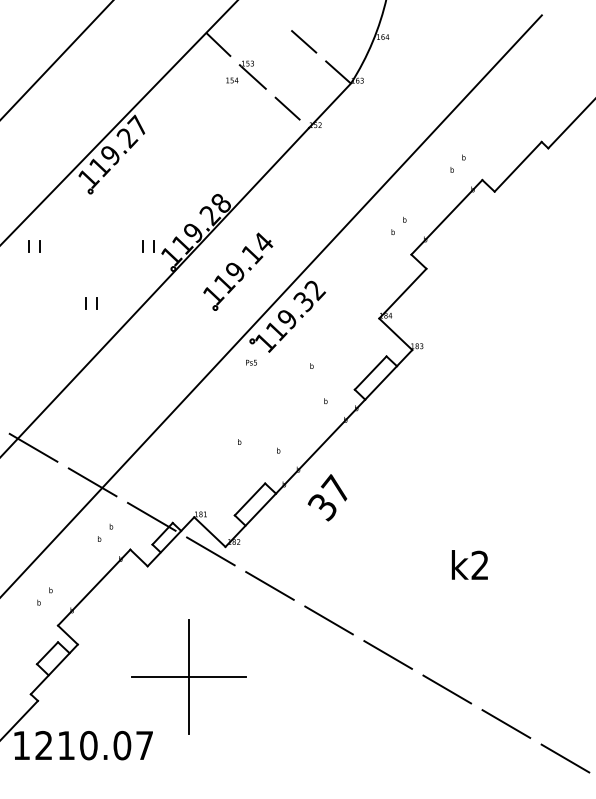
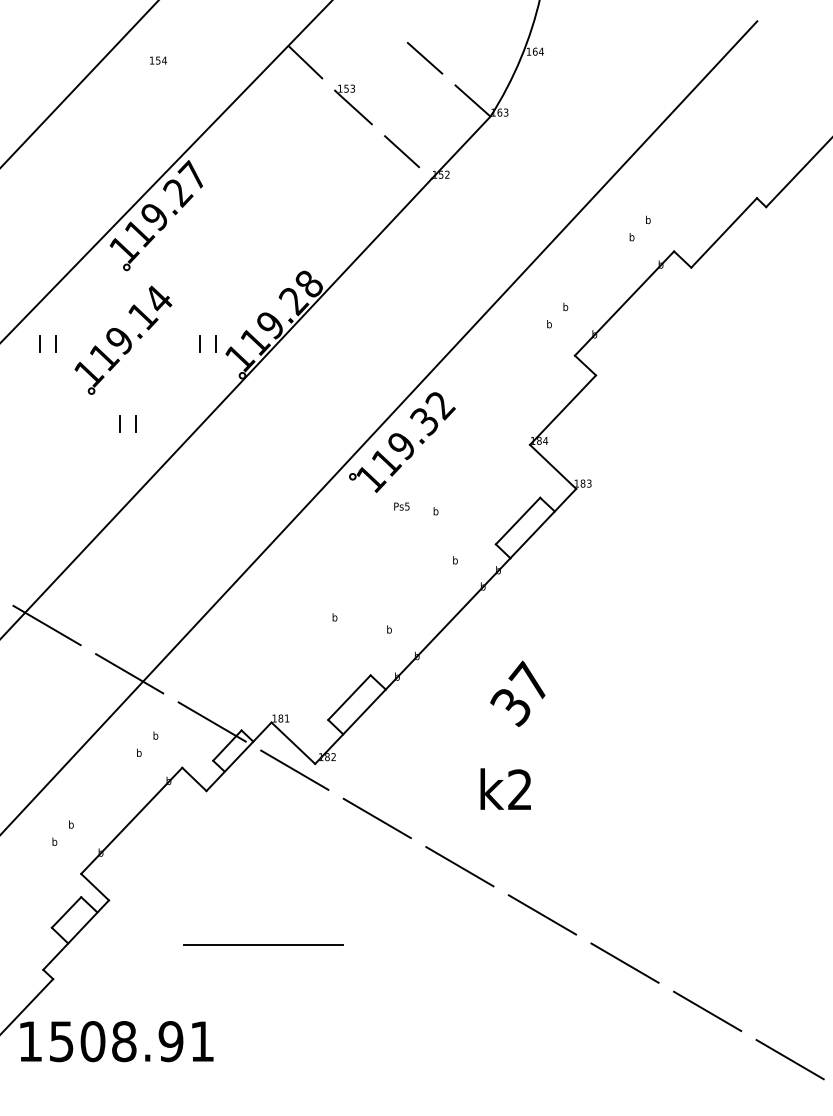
text: (232, 80) -> (158, 60), moved
part: (238, 271) -> (123, 340), moved
text: (251, 362) -> (401, 506), moved
text: (327, 497) -> (517, 693), moved
text: (469, 564) -> (505, 788), moved
line: (188, 676) -> (263, 944), removed
text: (93, 745) -> (130, 1041), 1210.07 -> 1508.91

